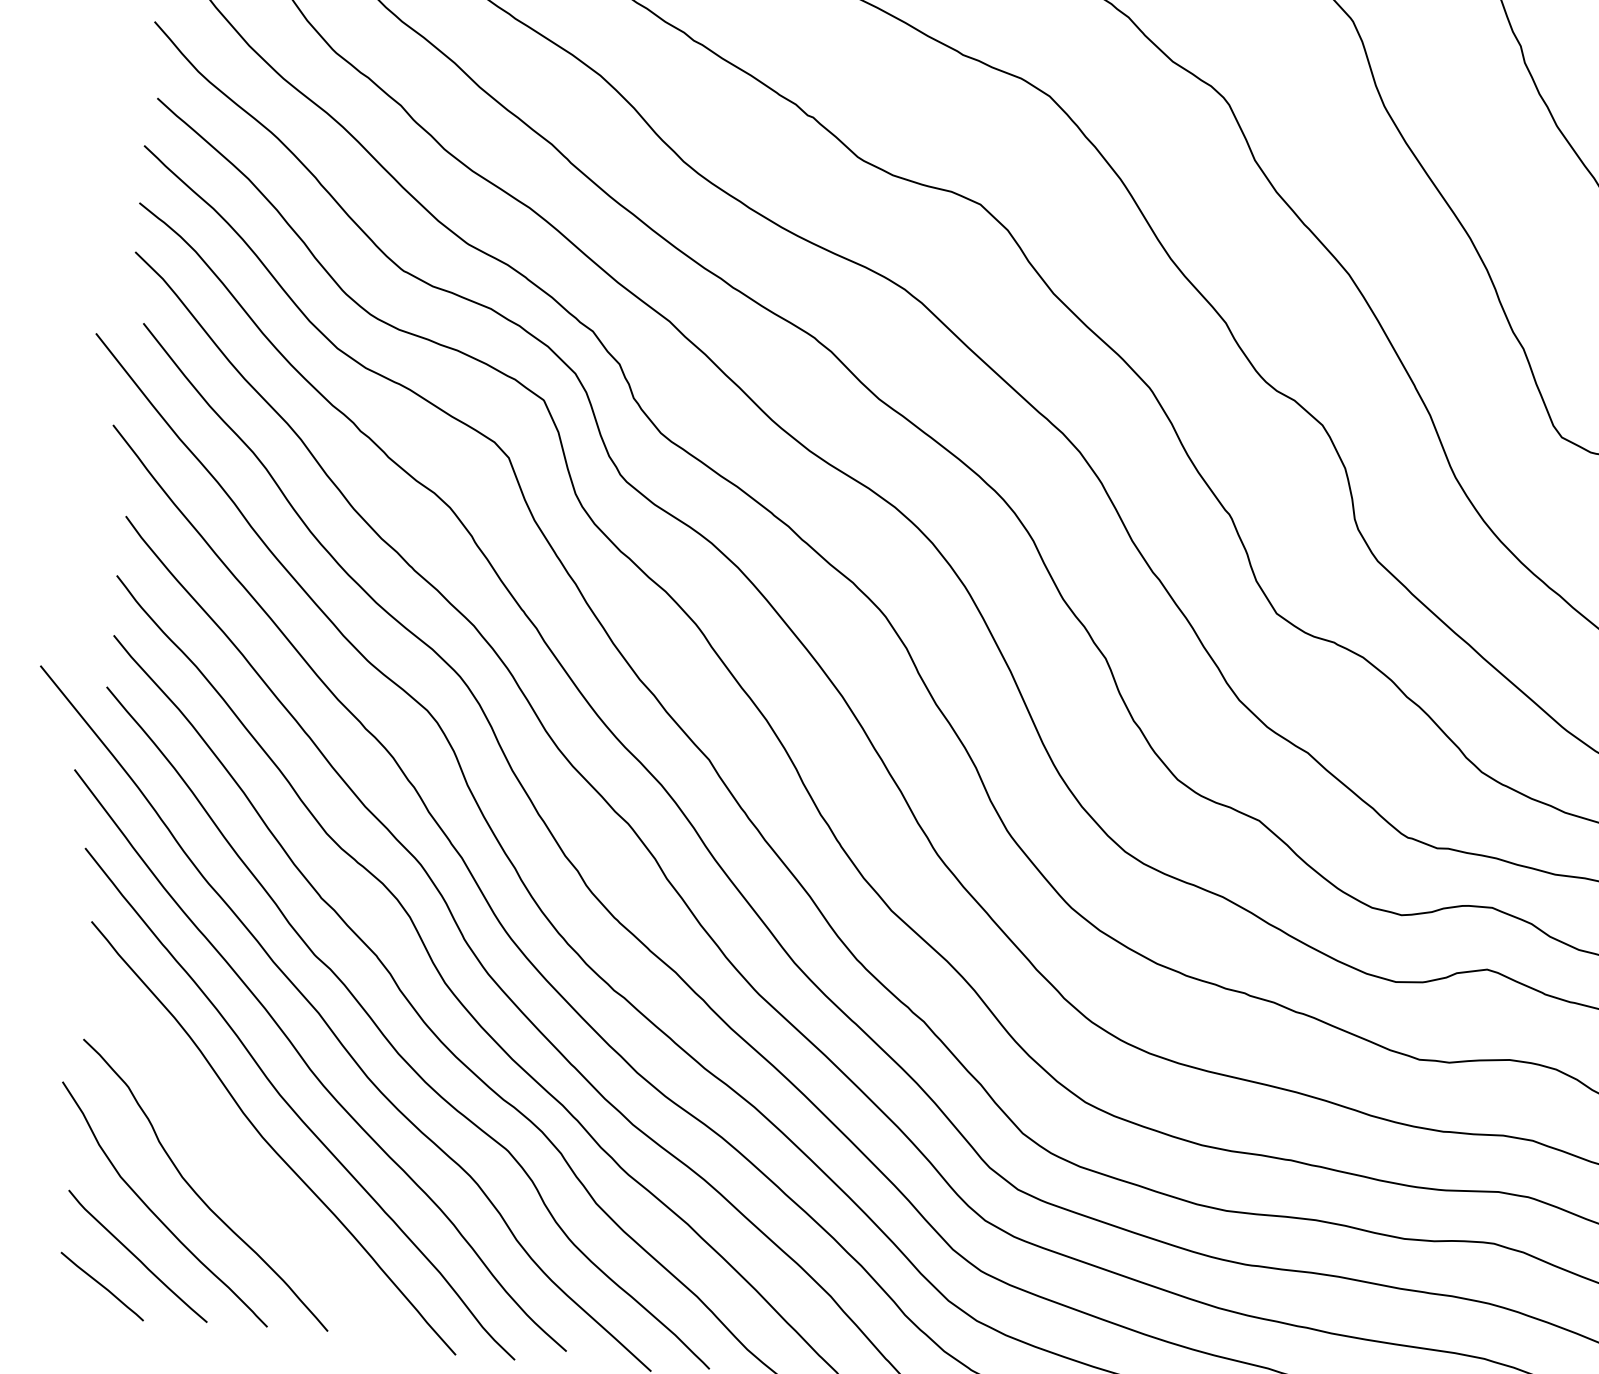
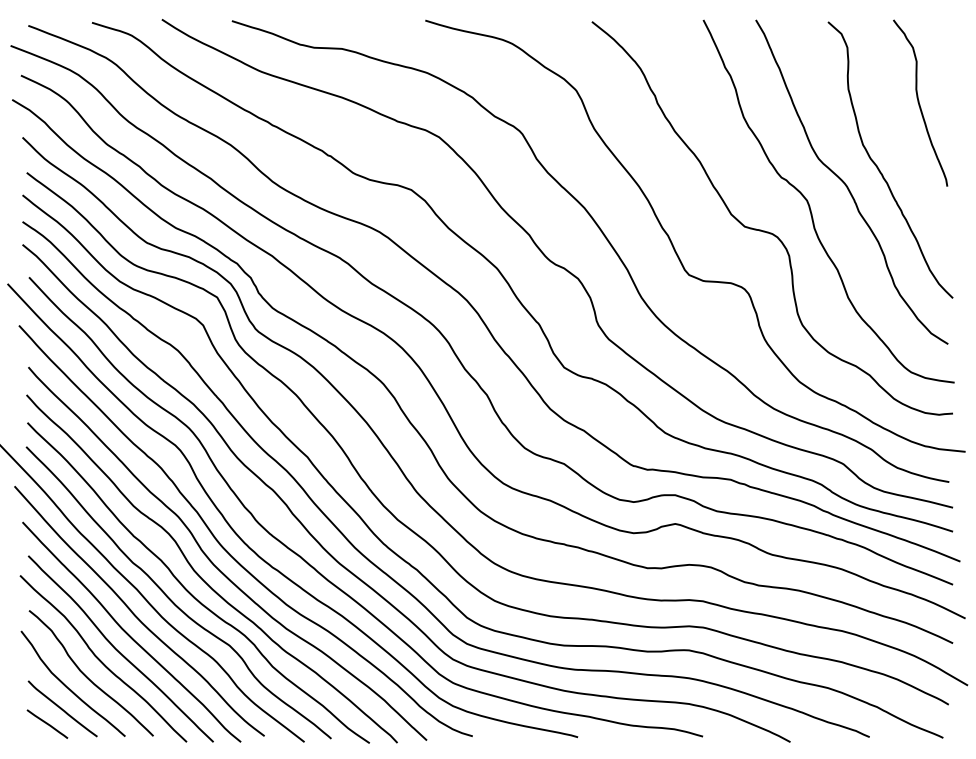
curve: (229, 1159) -> (101, 660), added

